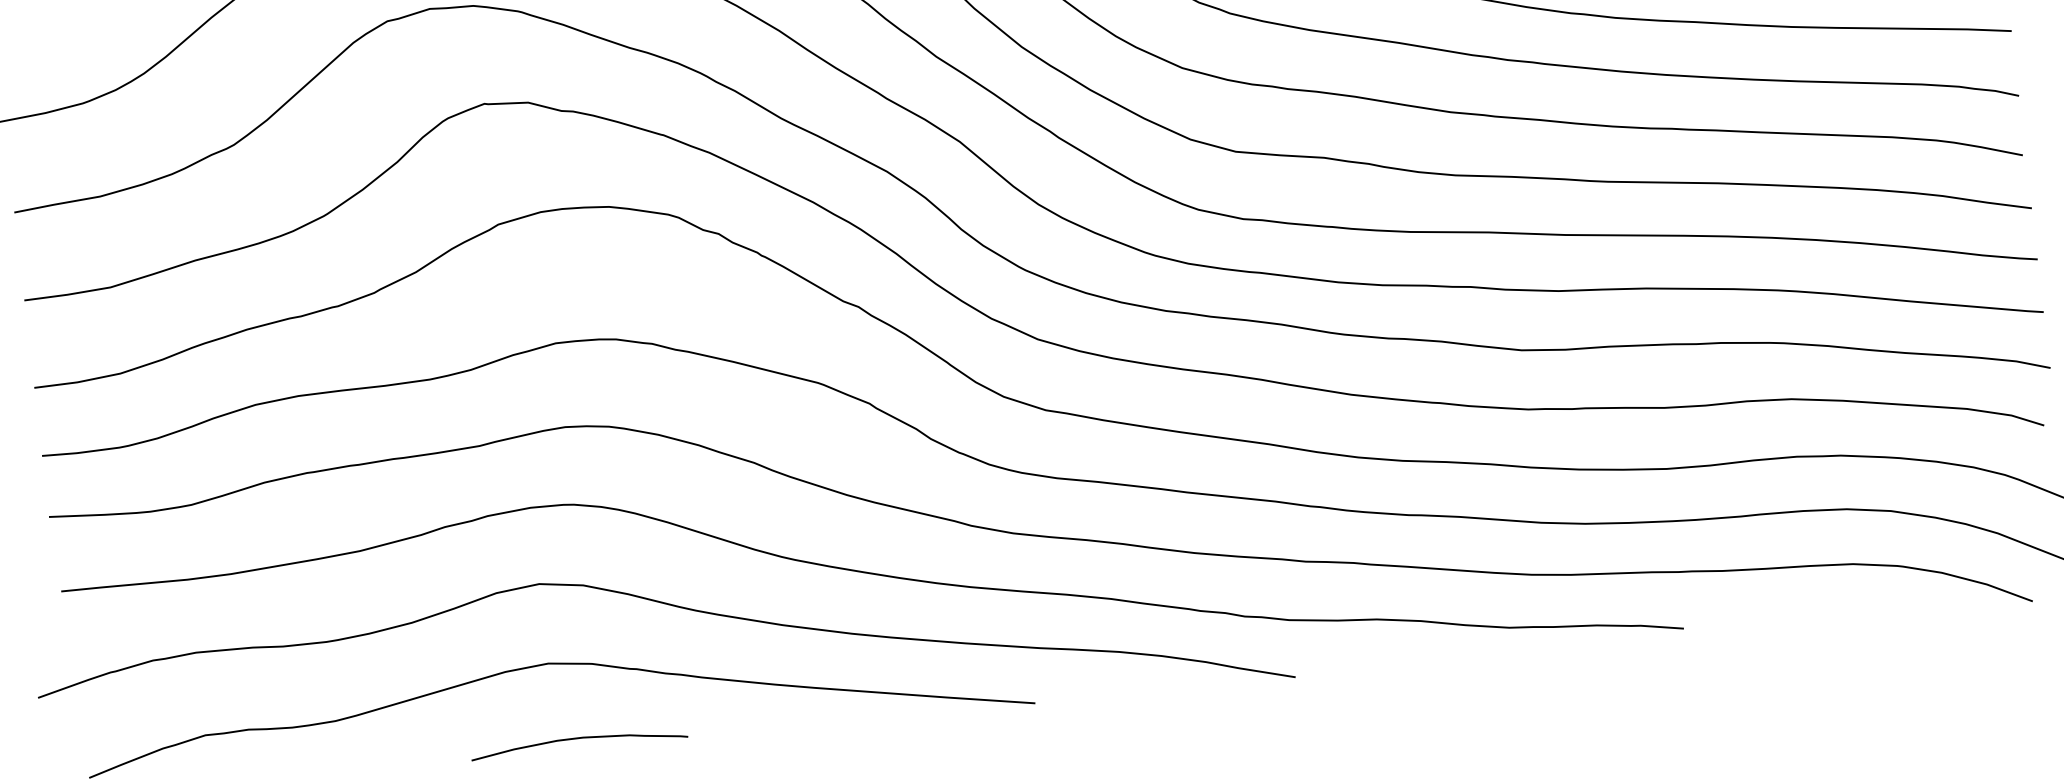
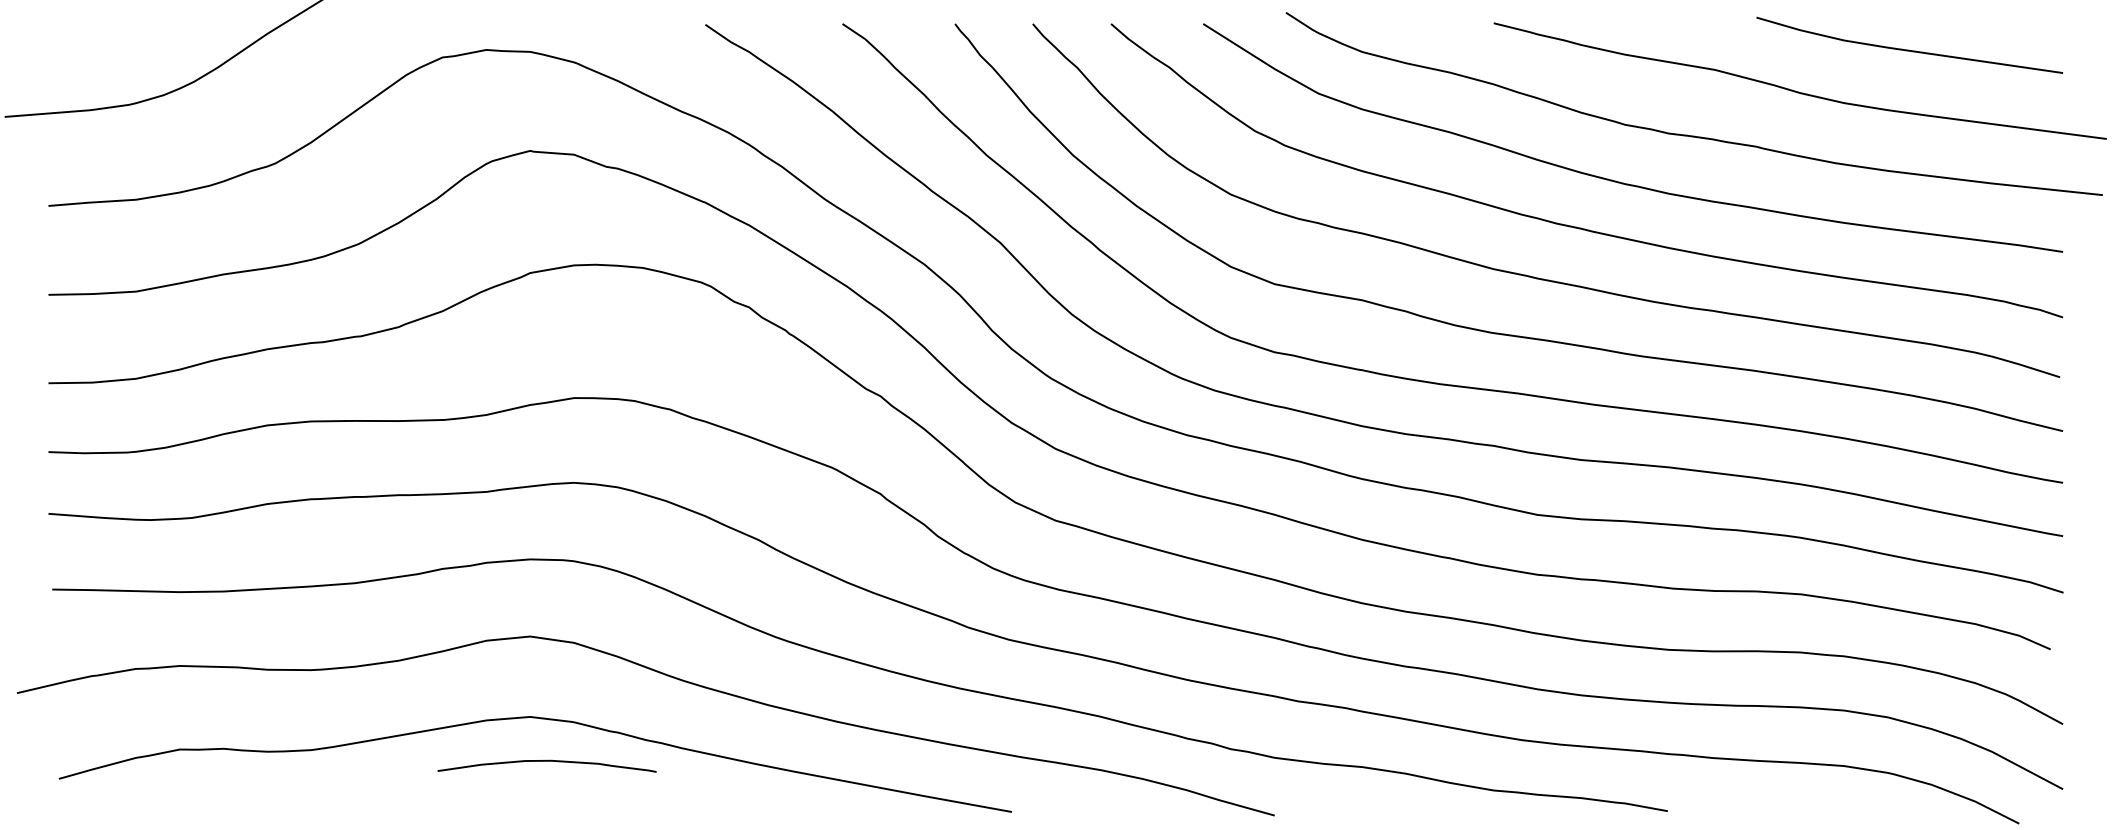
curve: (578, 738) -> (546, 761), moved

